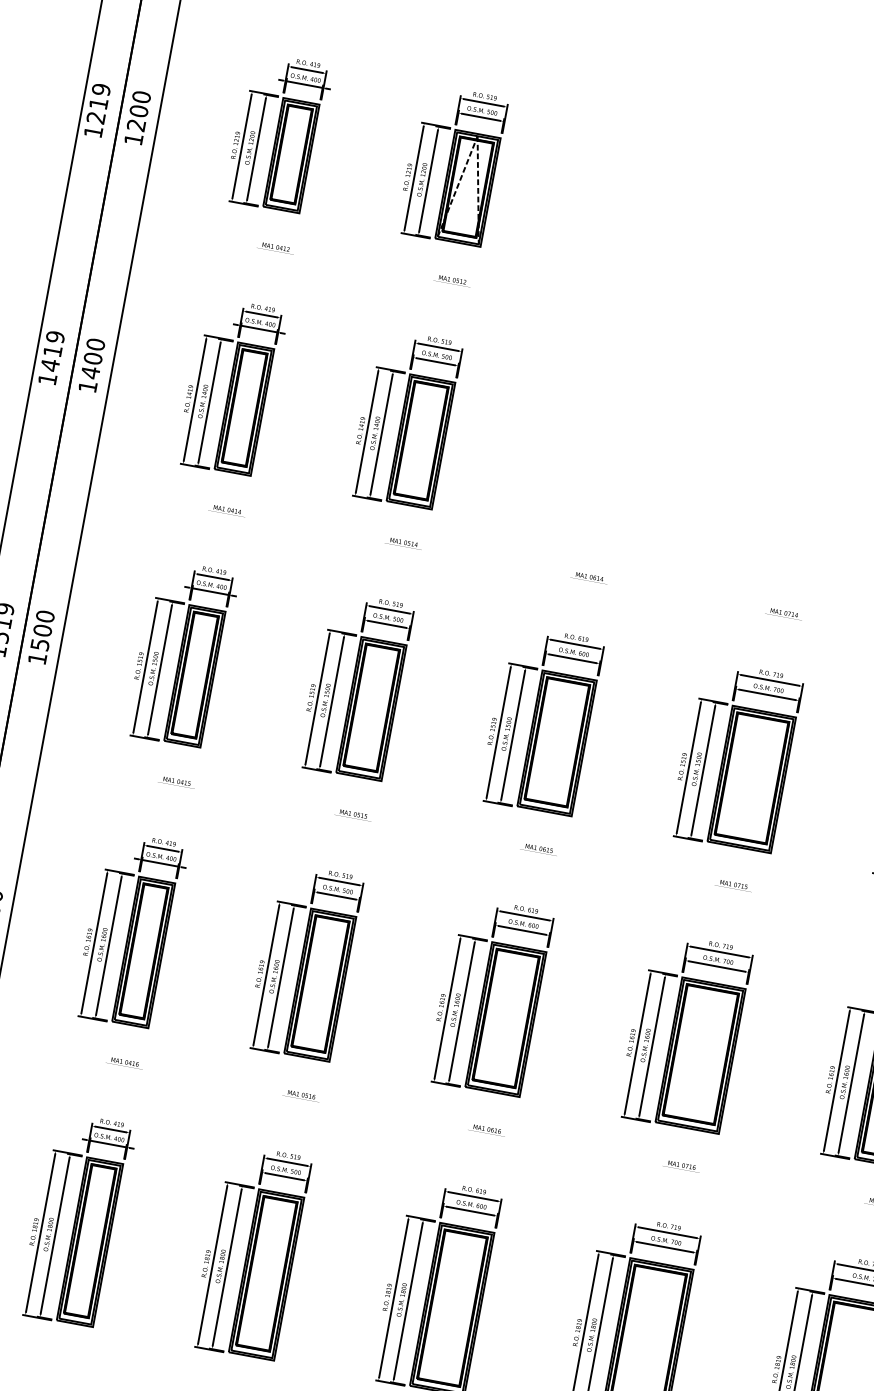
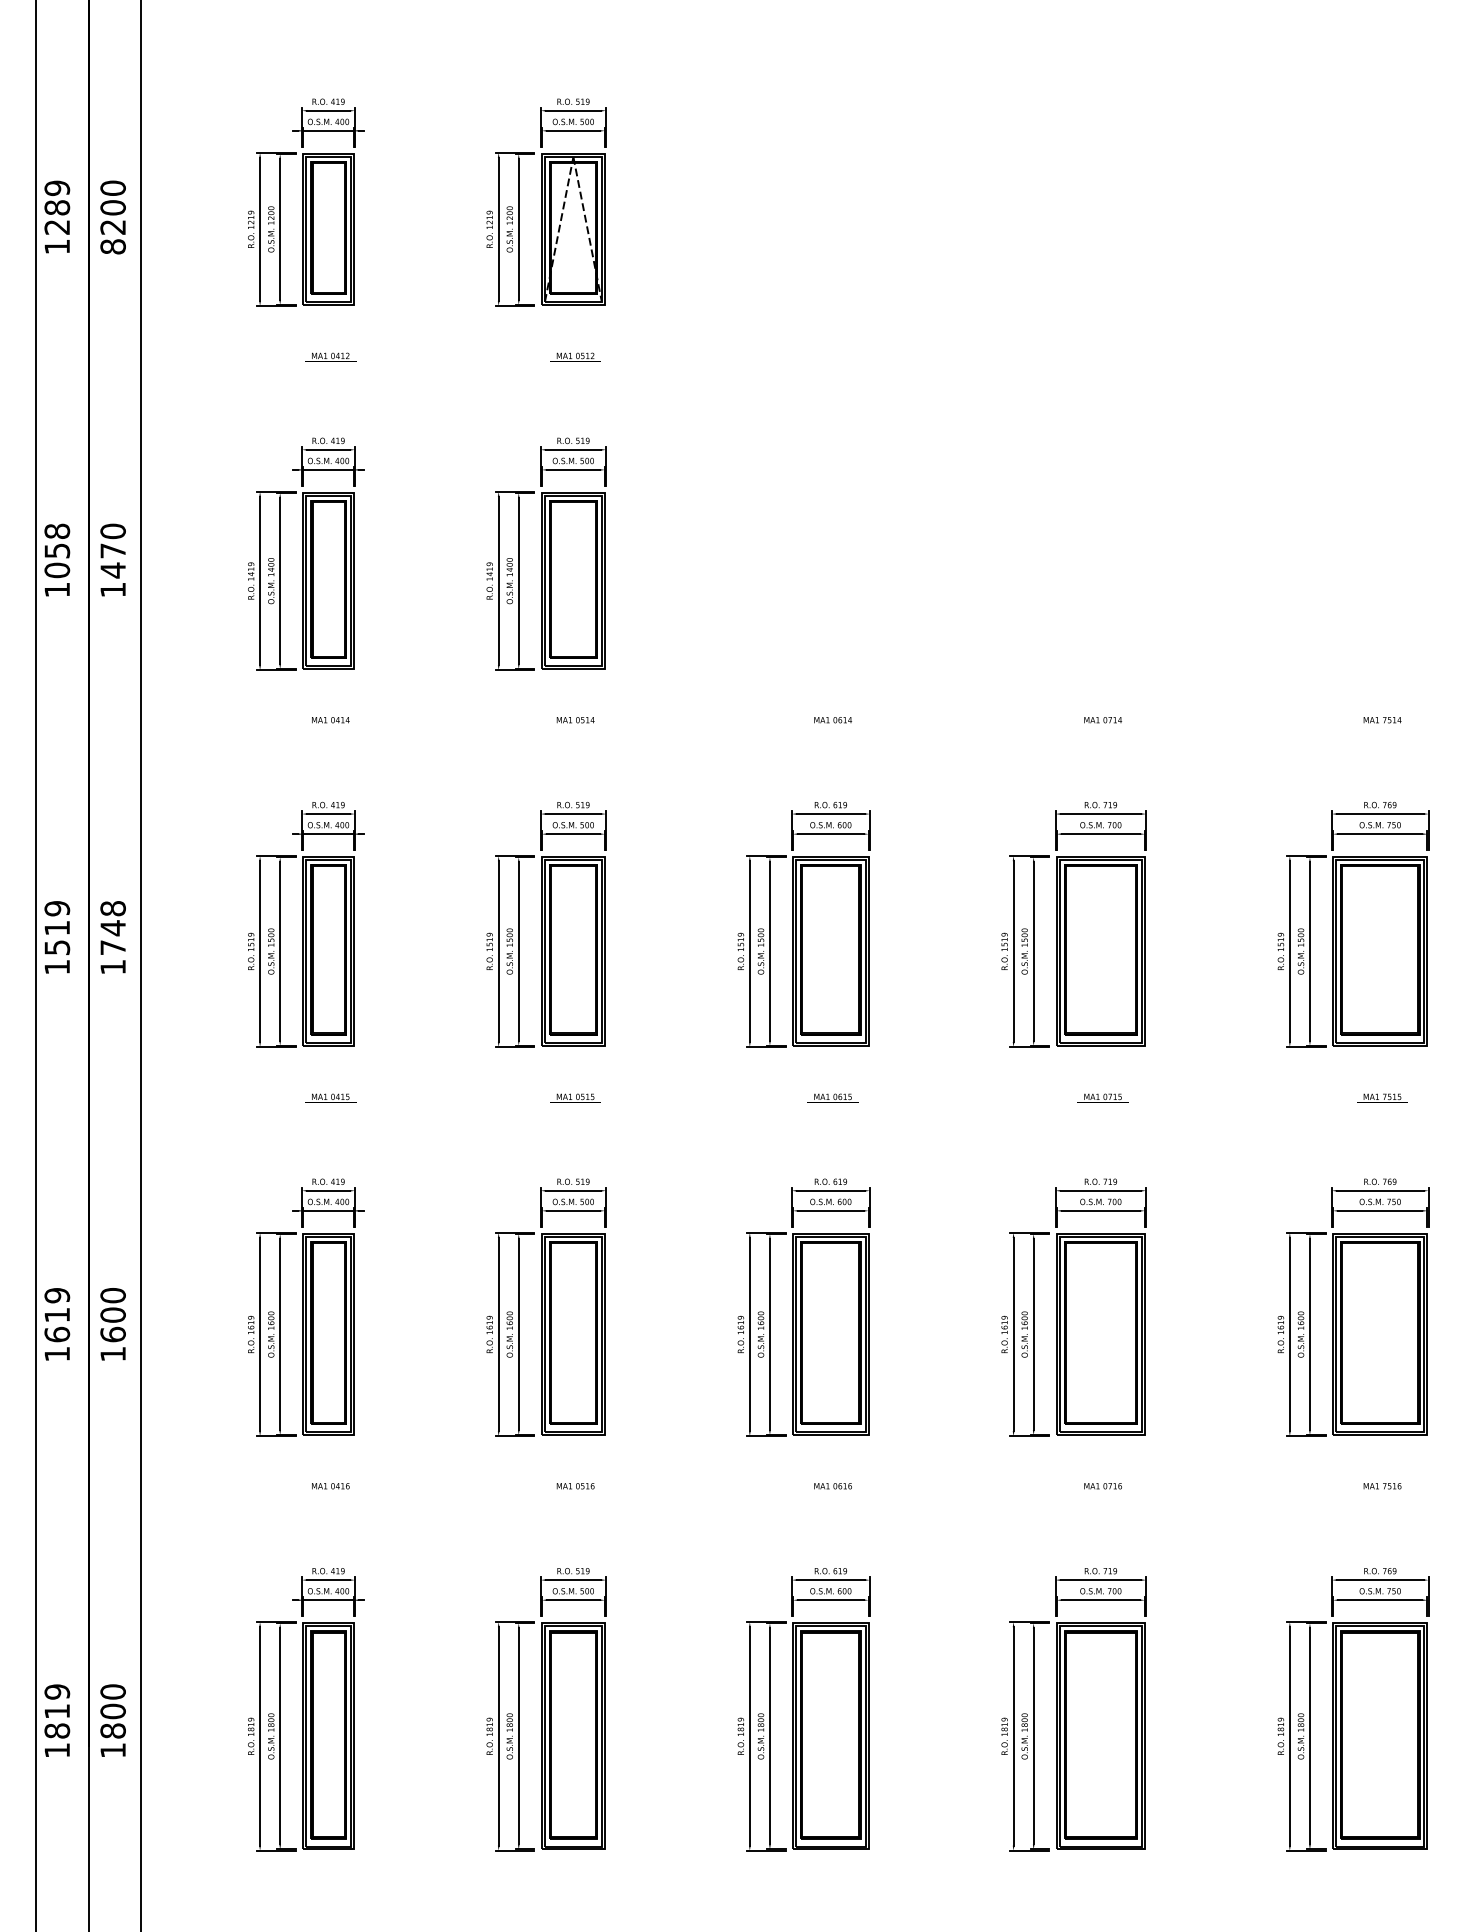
text: (98, 103) -> (57, 207), 1219 -> 1289
text: (133, 139) -> (112, 246), 1200 -> 8200
text: (53, 350) -> (57, 550), 1419 -> 1058
text: (92, 358) -> (112, 550), 1400 -> 1470
text: (42, 630) -> (112, 927), 1500 -> 1748

